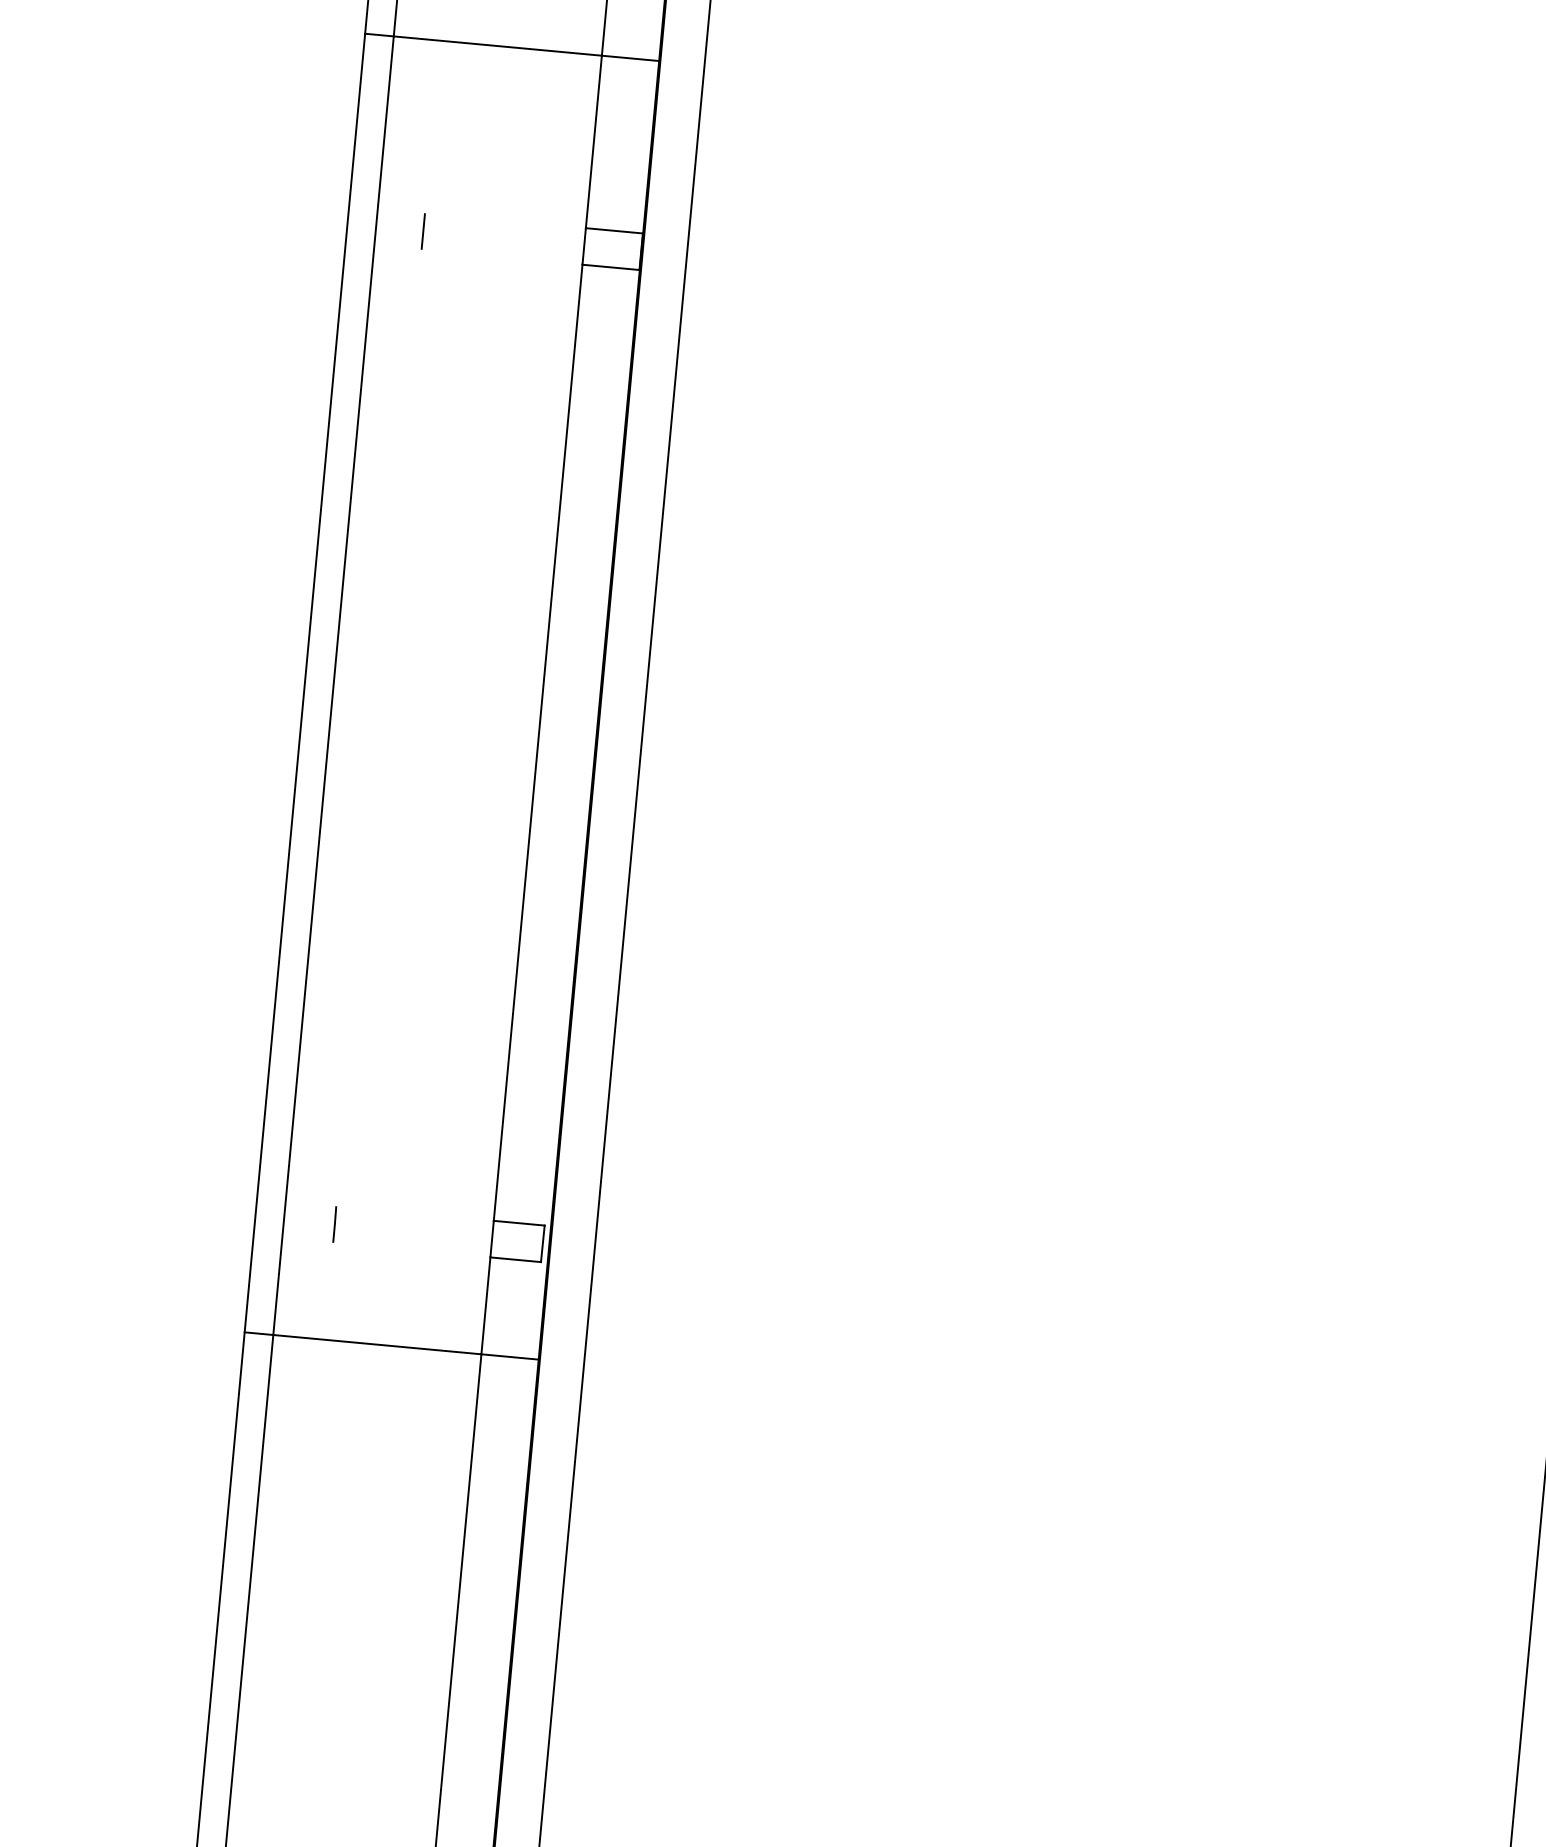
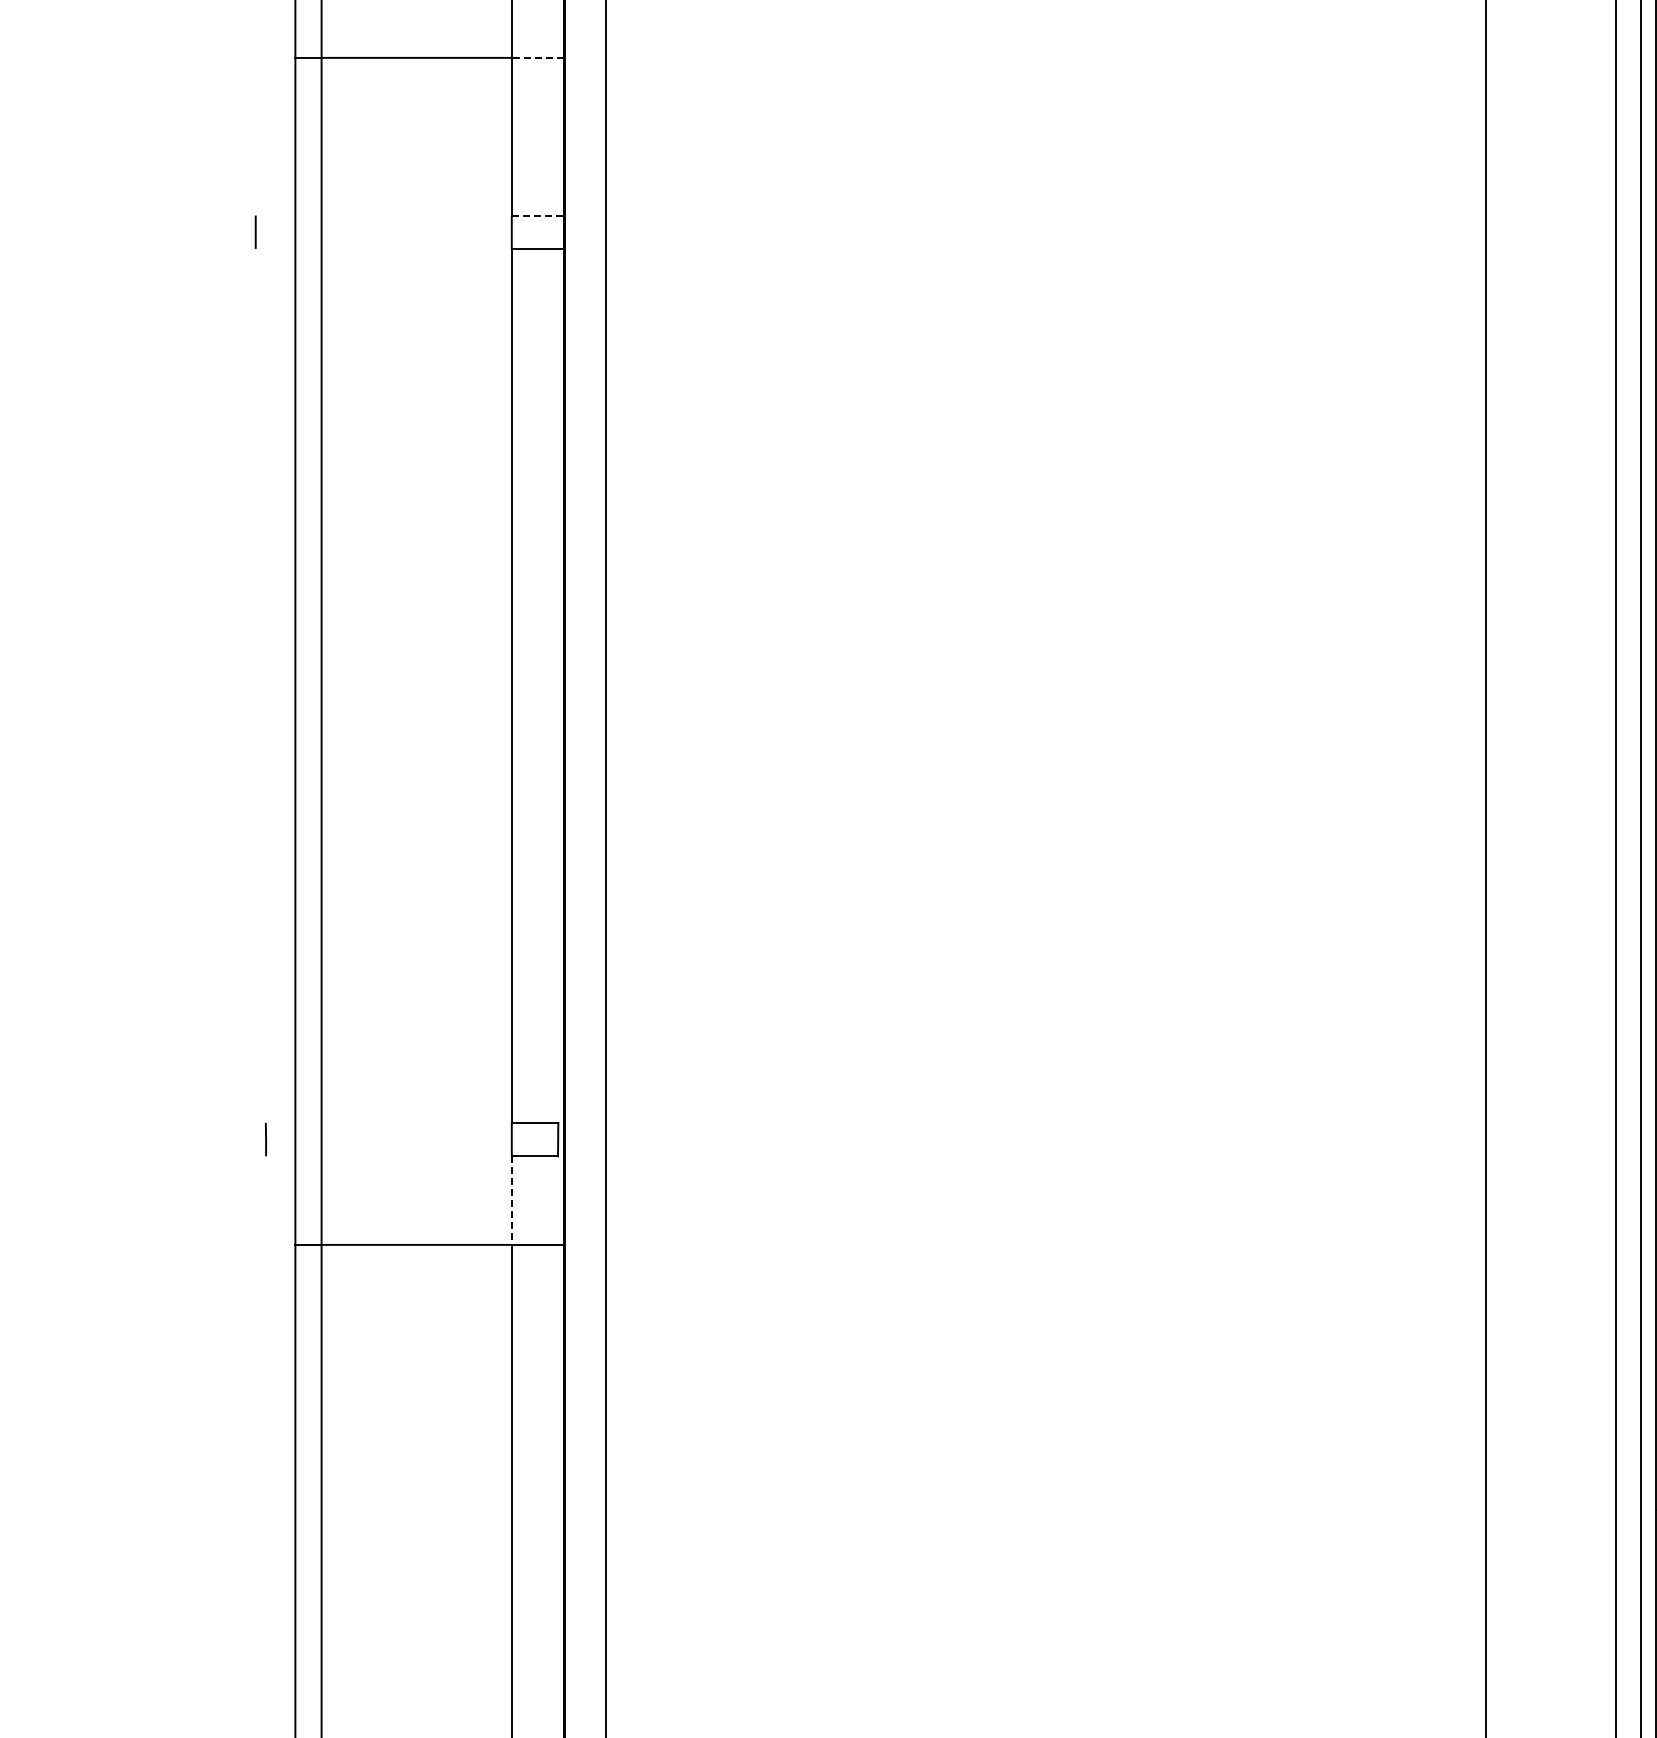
line: (630, 57) -> (537, 57), solid -> dashed
line: (423, 230) -> (255, 231), moved
line: (615, 230) -> (538, 215), solid -> dashed
line: (334, 1224) -> (265, 1139), moved
line: (485, 1306) -> (511, 1201), solid -> dashed

